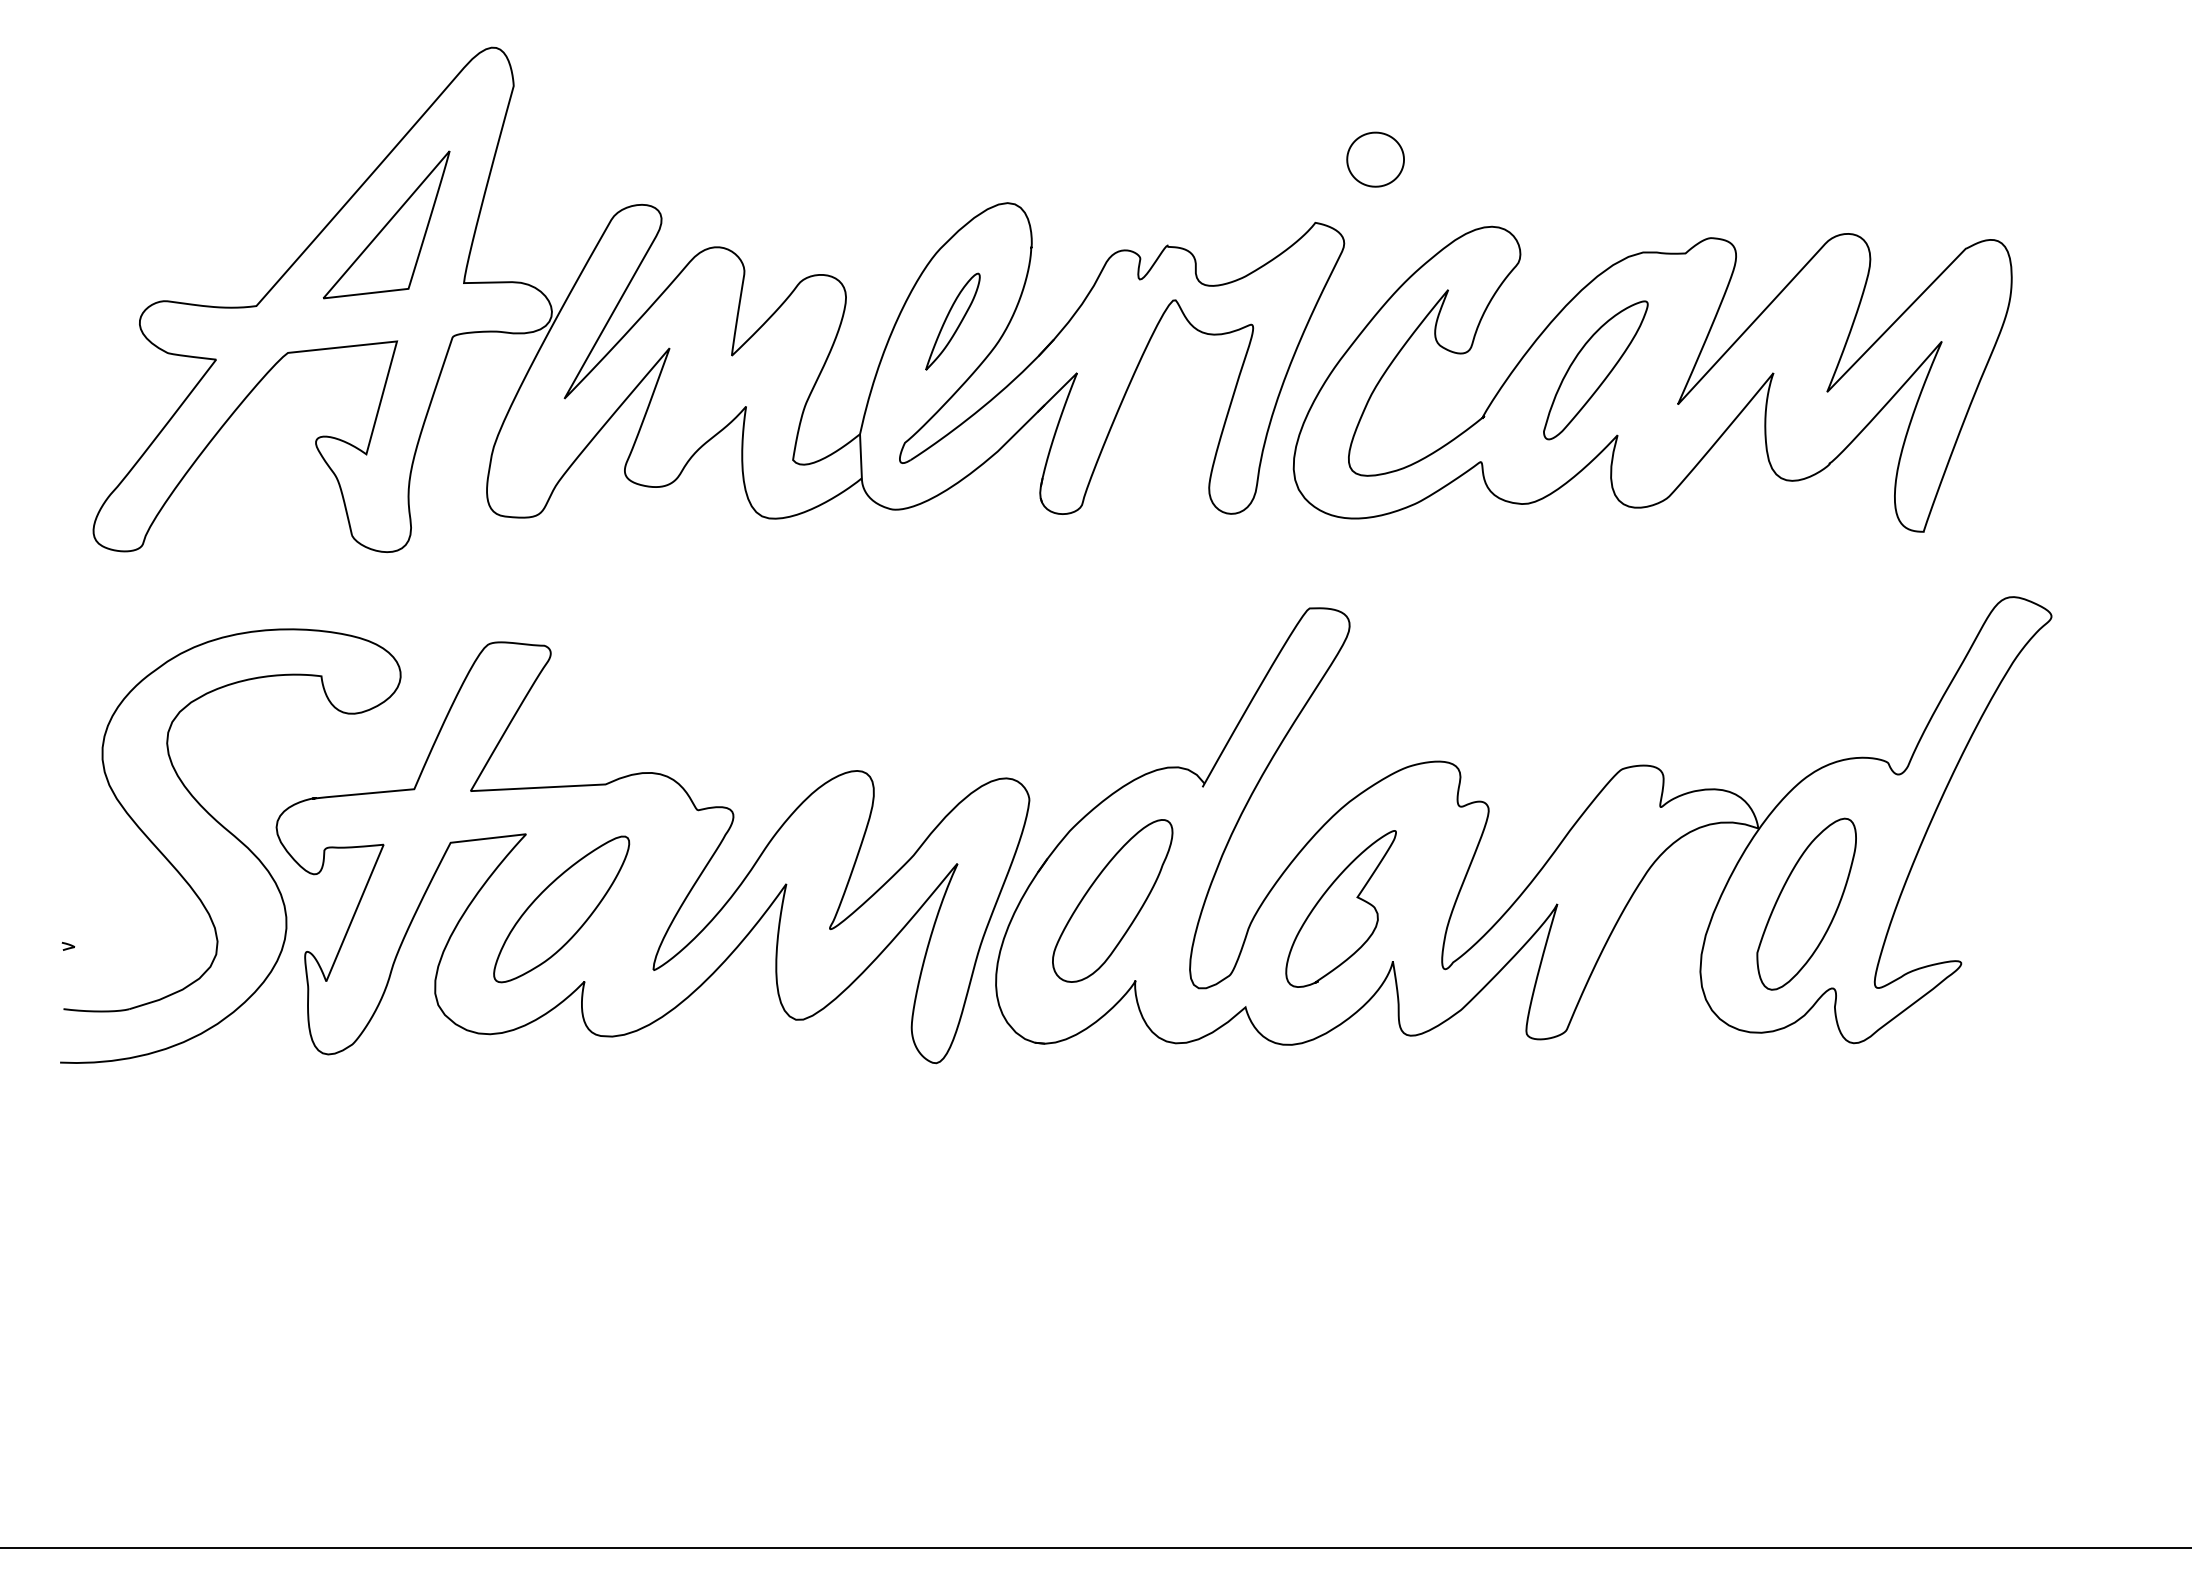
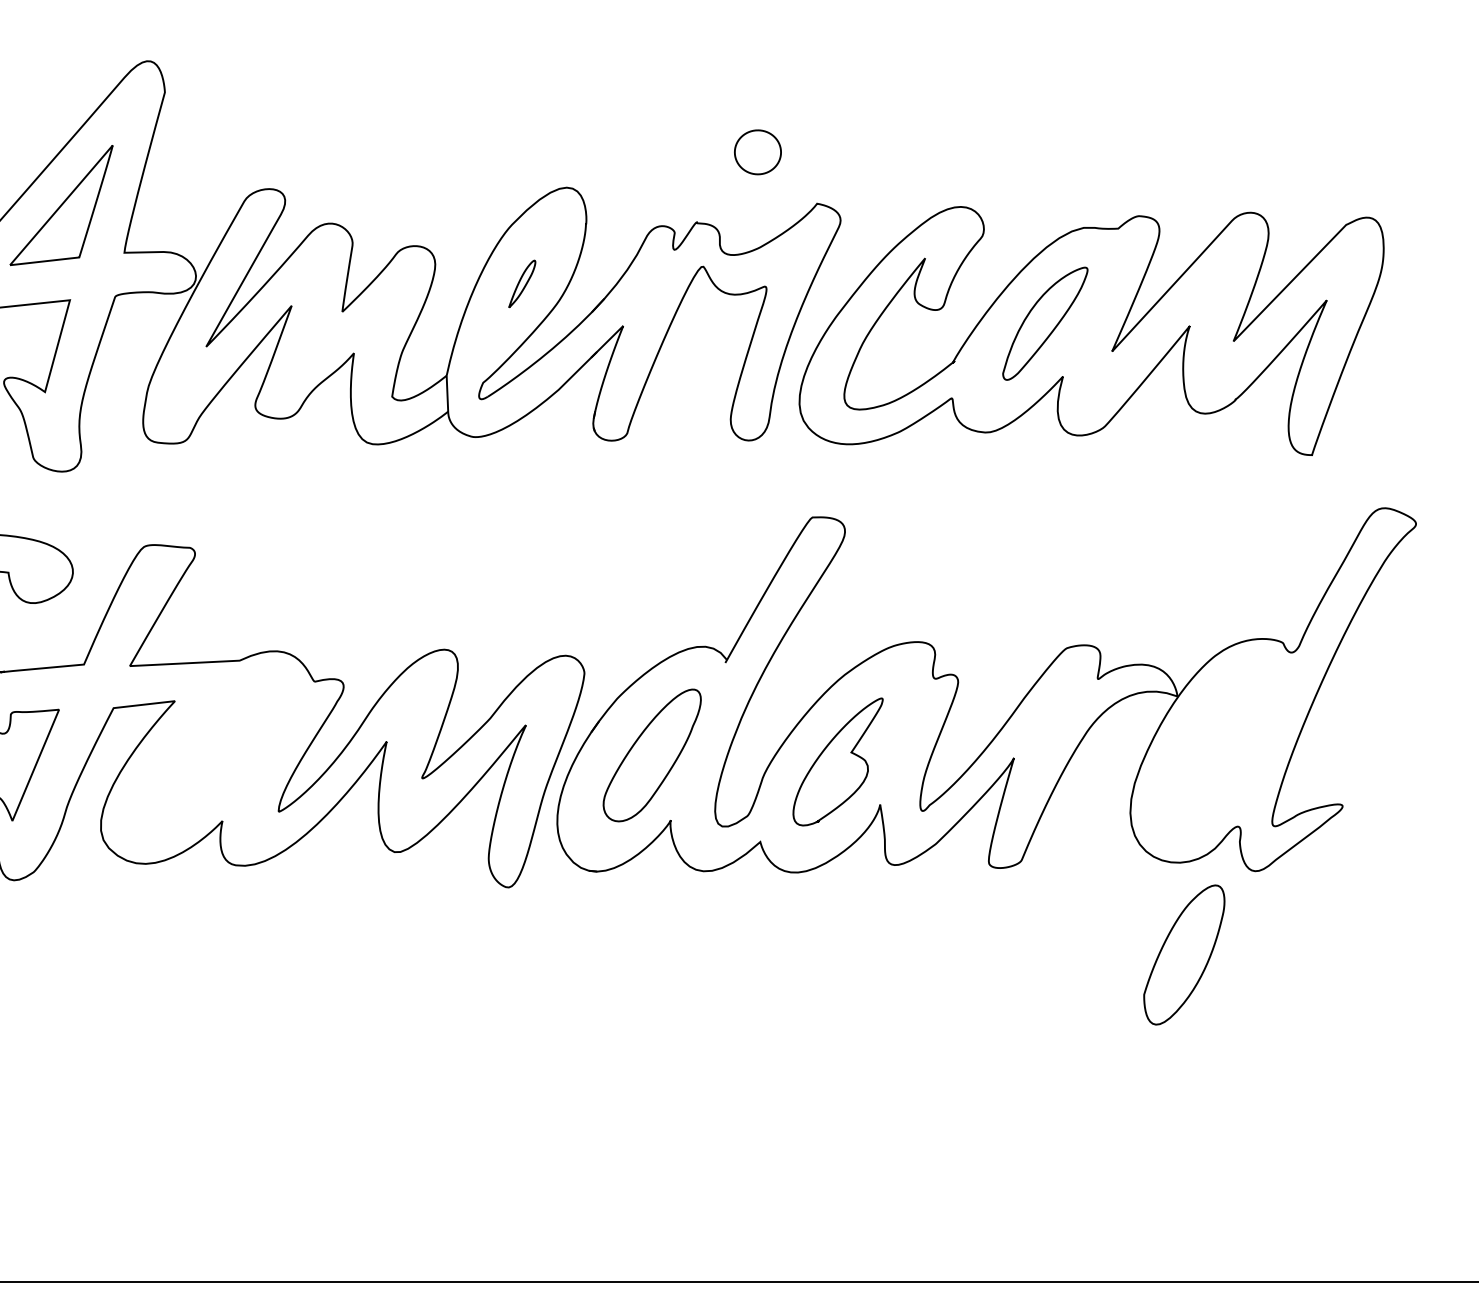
part: (1375, 159) -> (757, 152), moved
part: (952, 321) -> (521, 284), size x0.6
part: (1806, 903) -> (1184, 954), moved
part: (561, 909) -> (203, 762), removed

